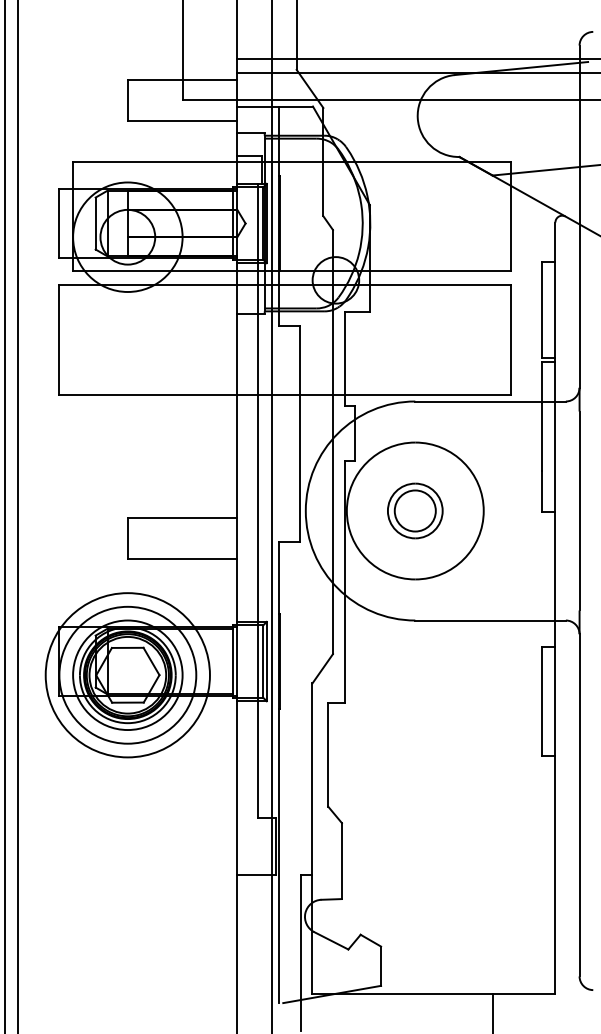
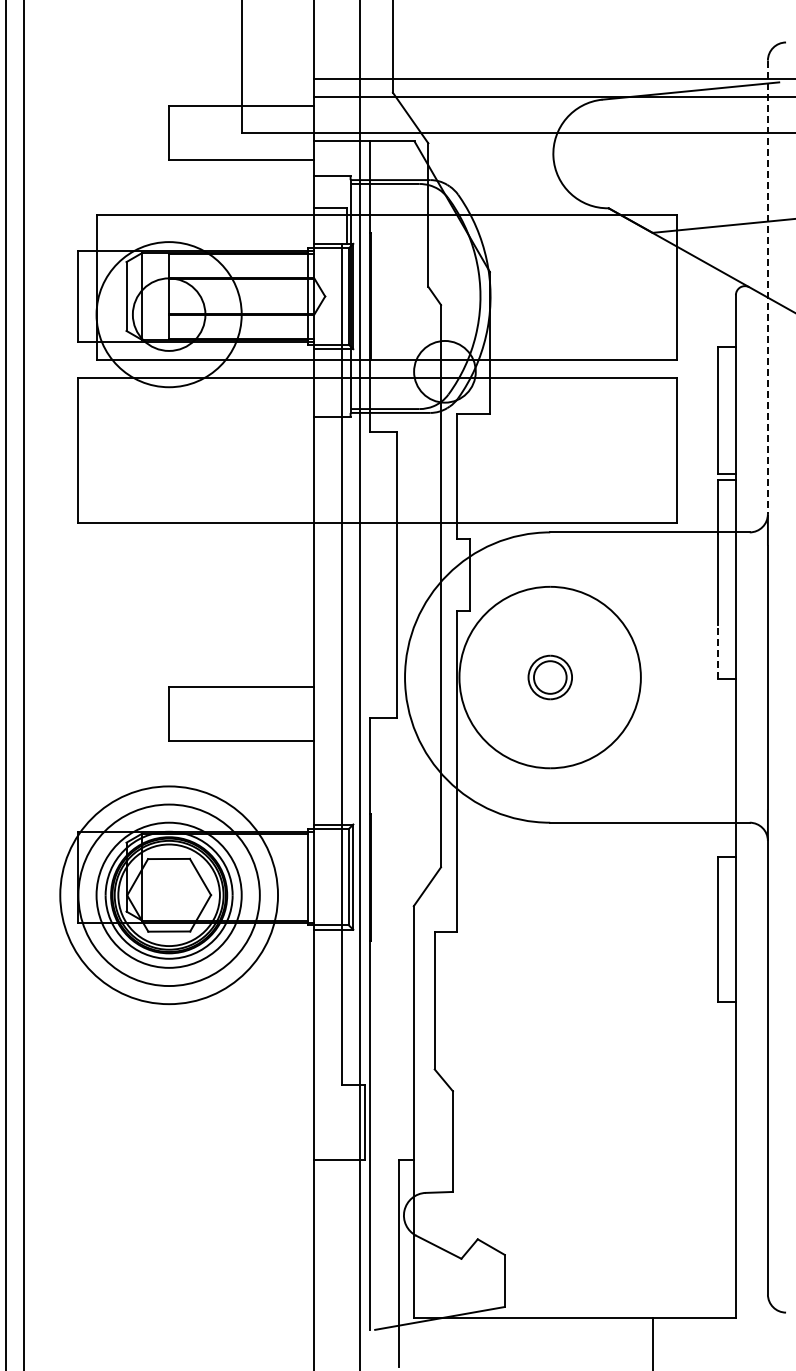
line: (579, 216) -> (767, 287), solid -> dashed
line: (541, 491) -> (717, 651), solid -> dashed
part: (415, 510) -> (550, 677), size x0.6

